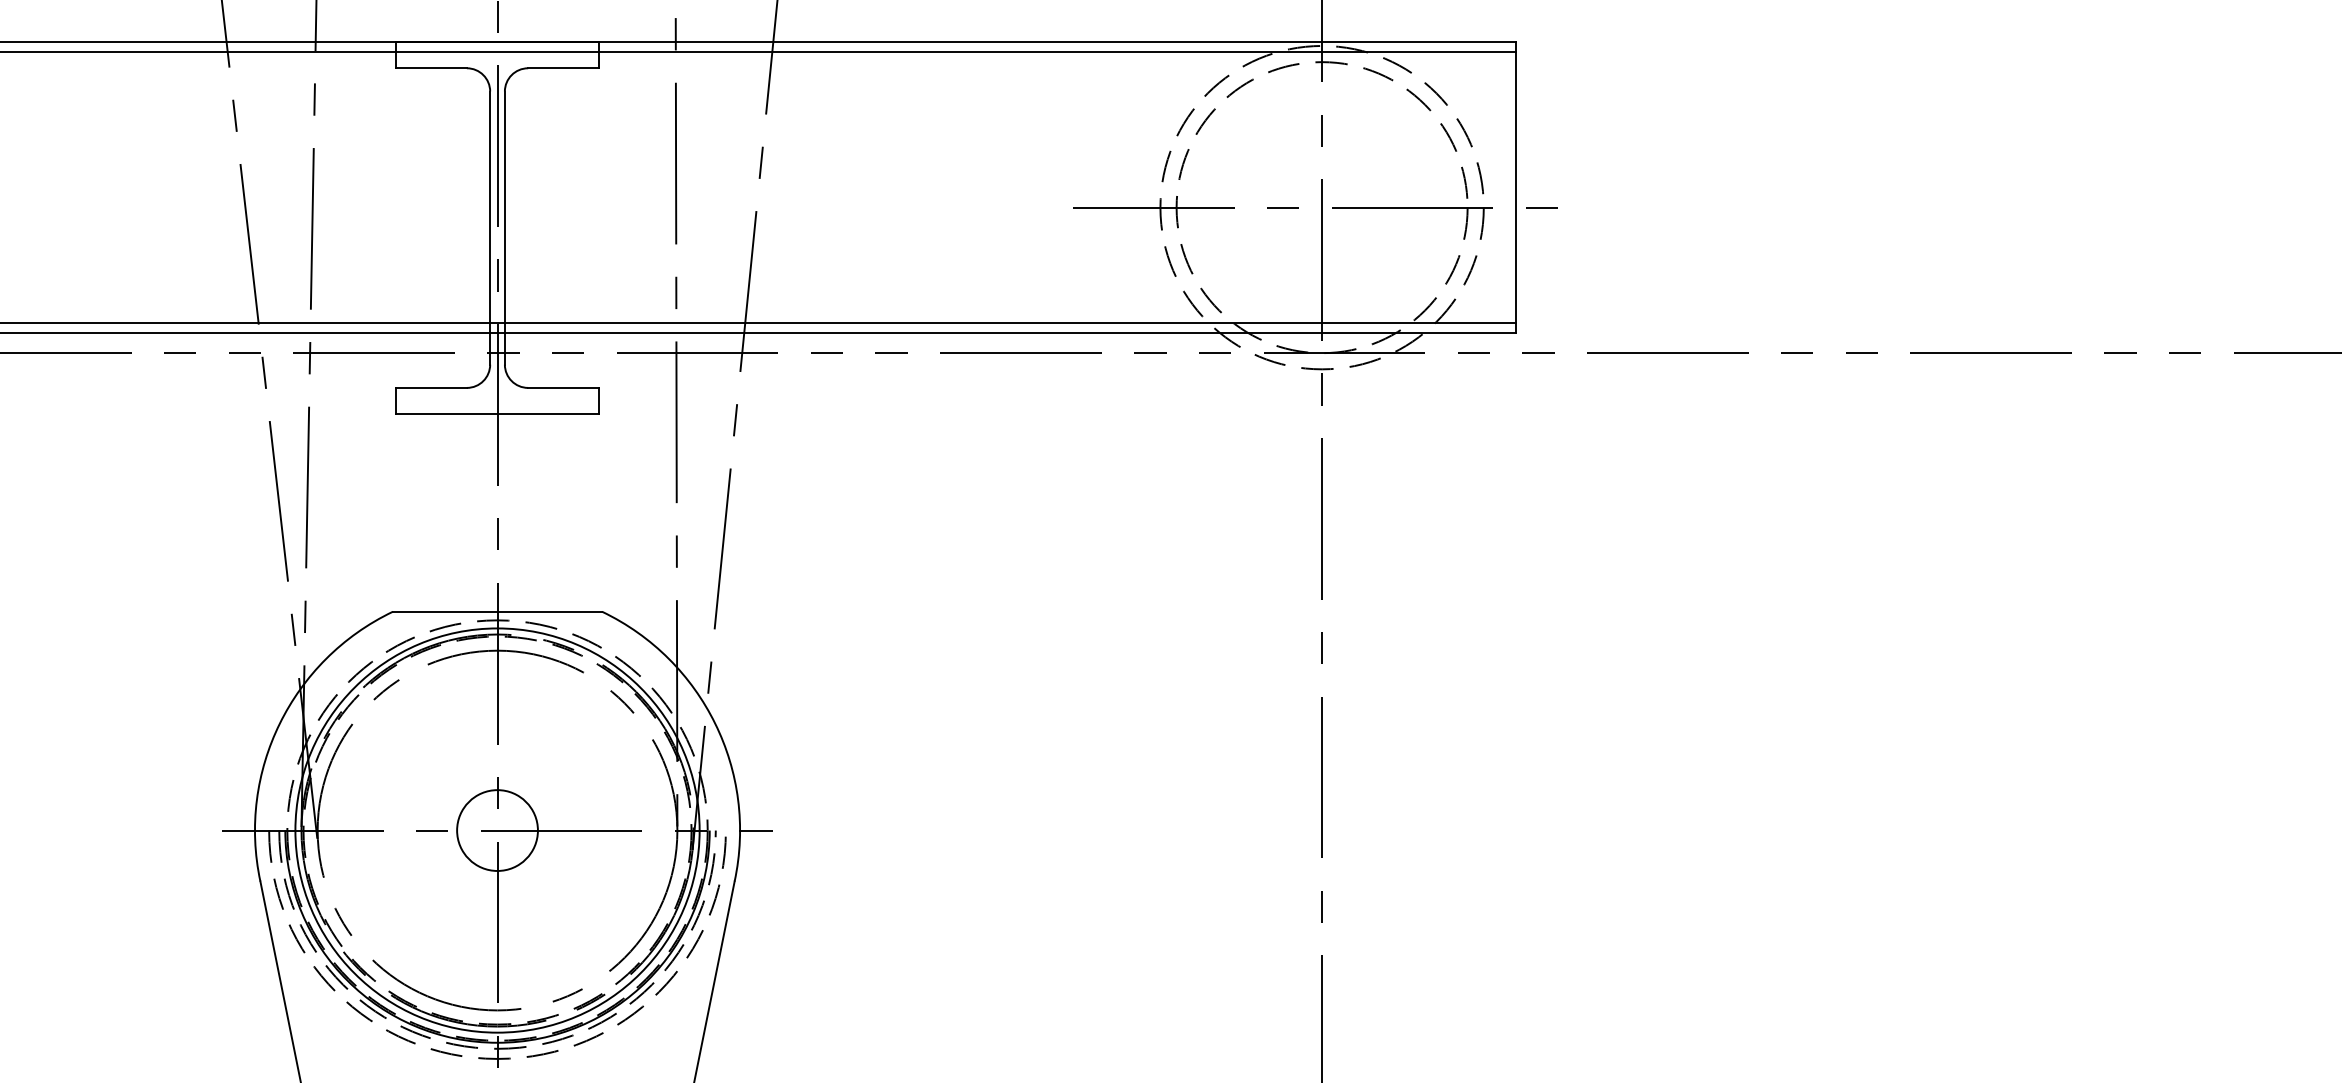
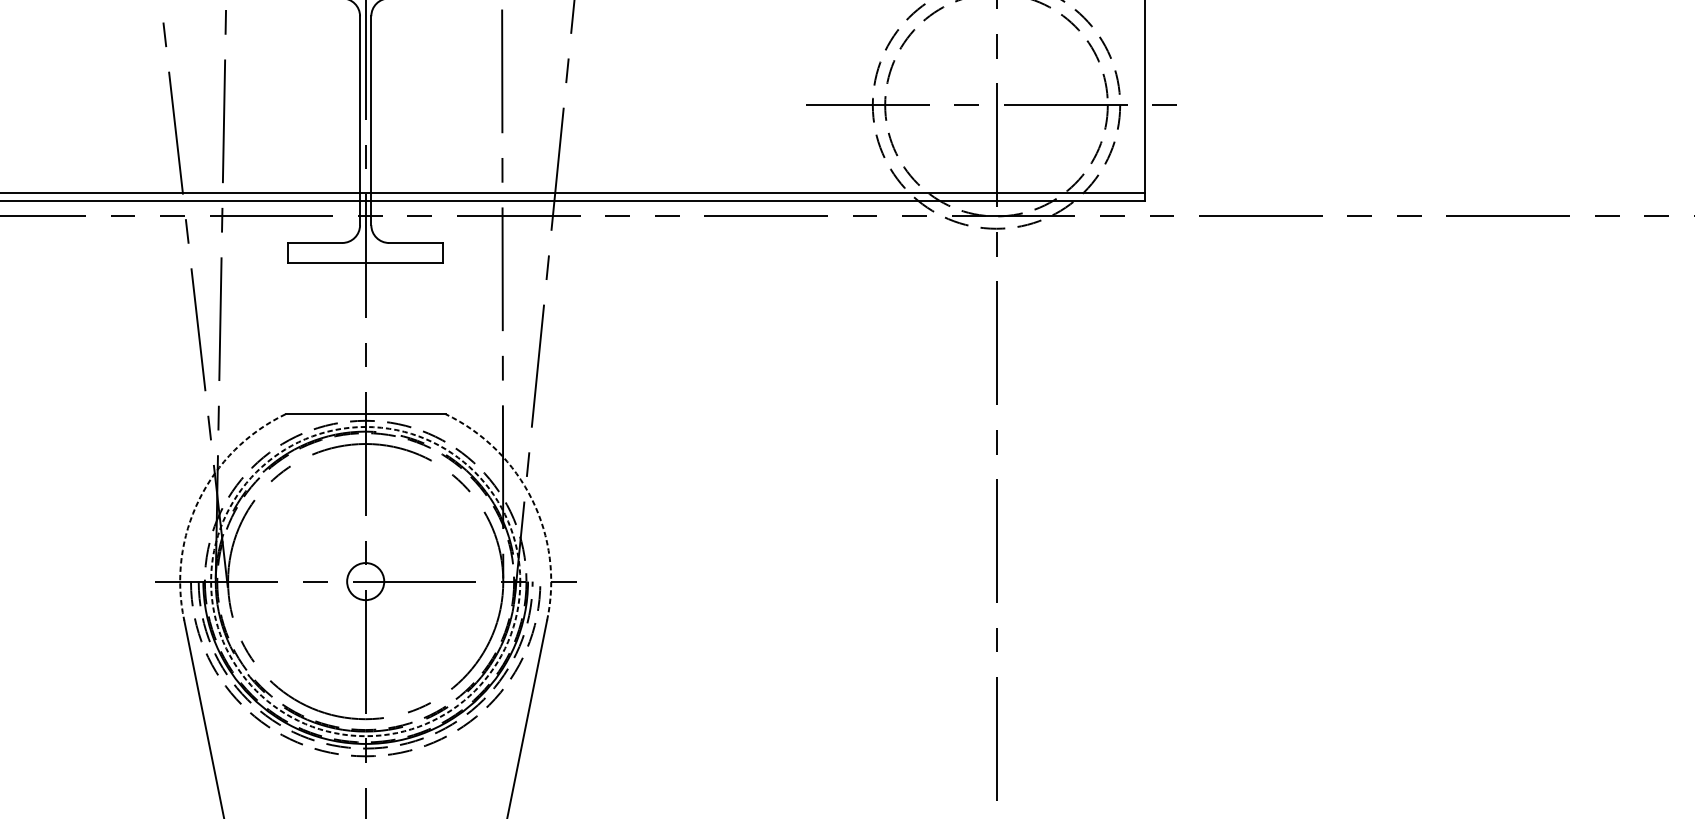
arc: (279, 723) -> (198, 499), solid -> dashed
arc: (715, 723) -> (532, 499), solid -> dashed
circle: (497, 830) -> (365, 581), size x0.6
circle: (497, 830) -> (365, 581), solid -> dashed

